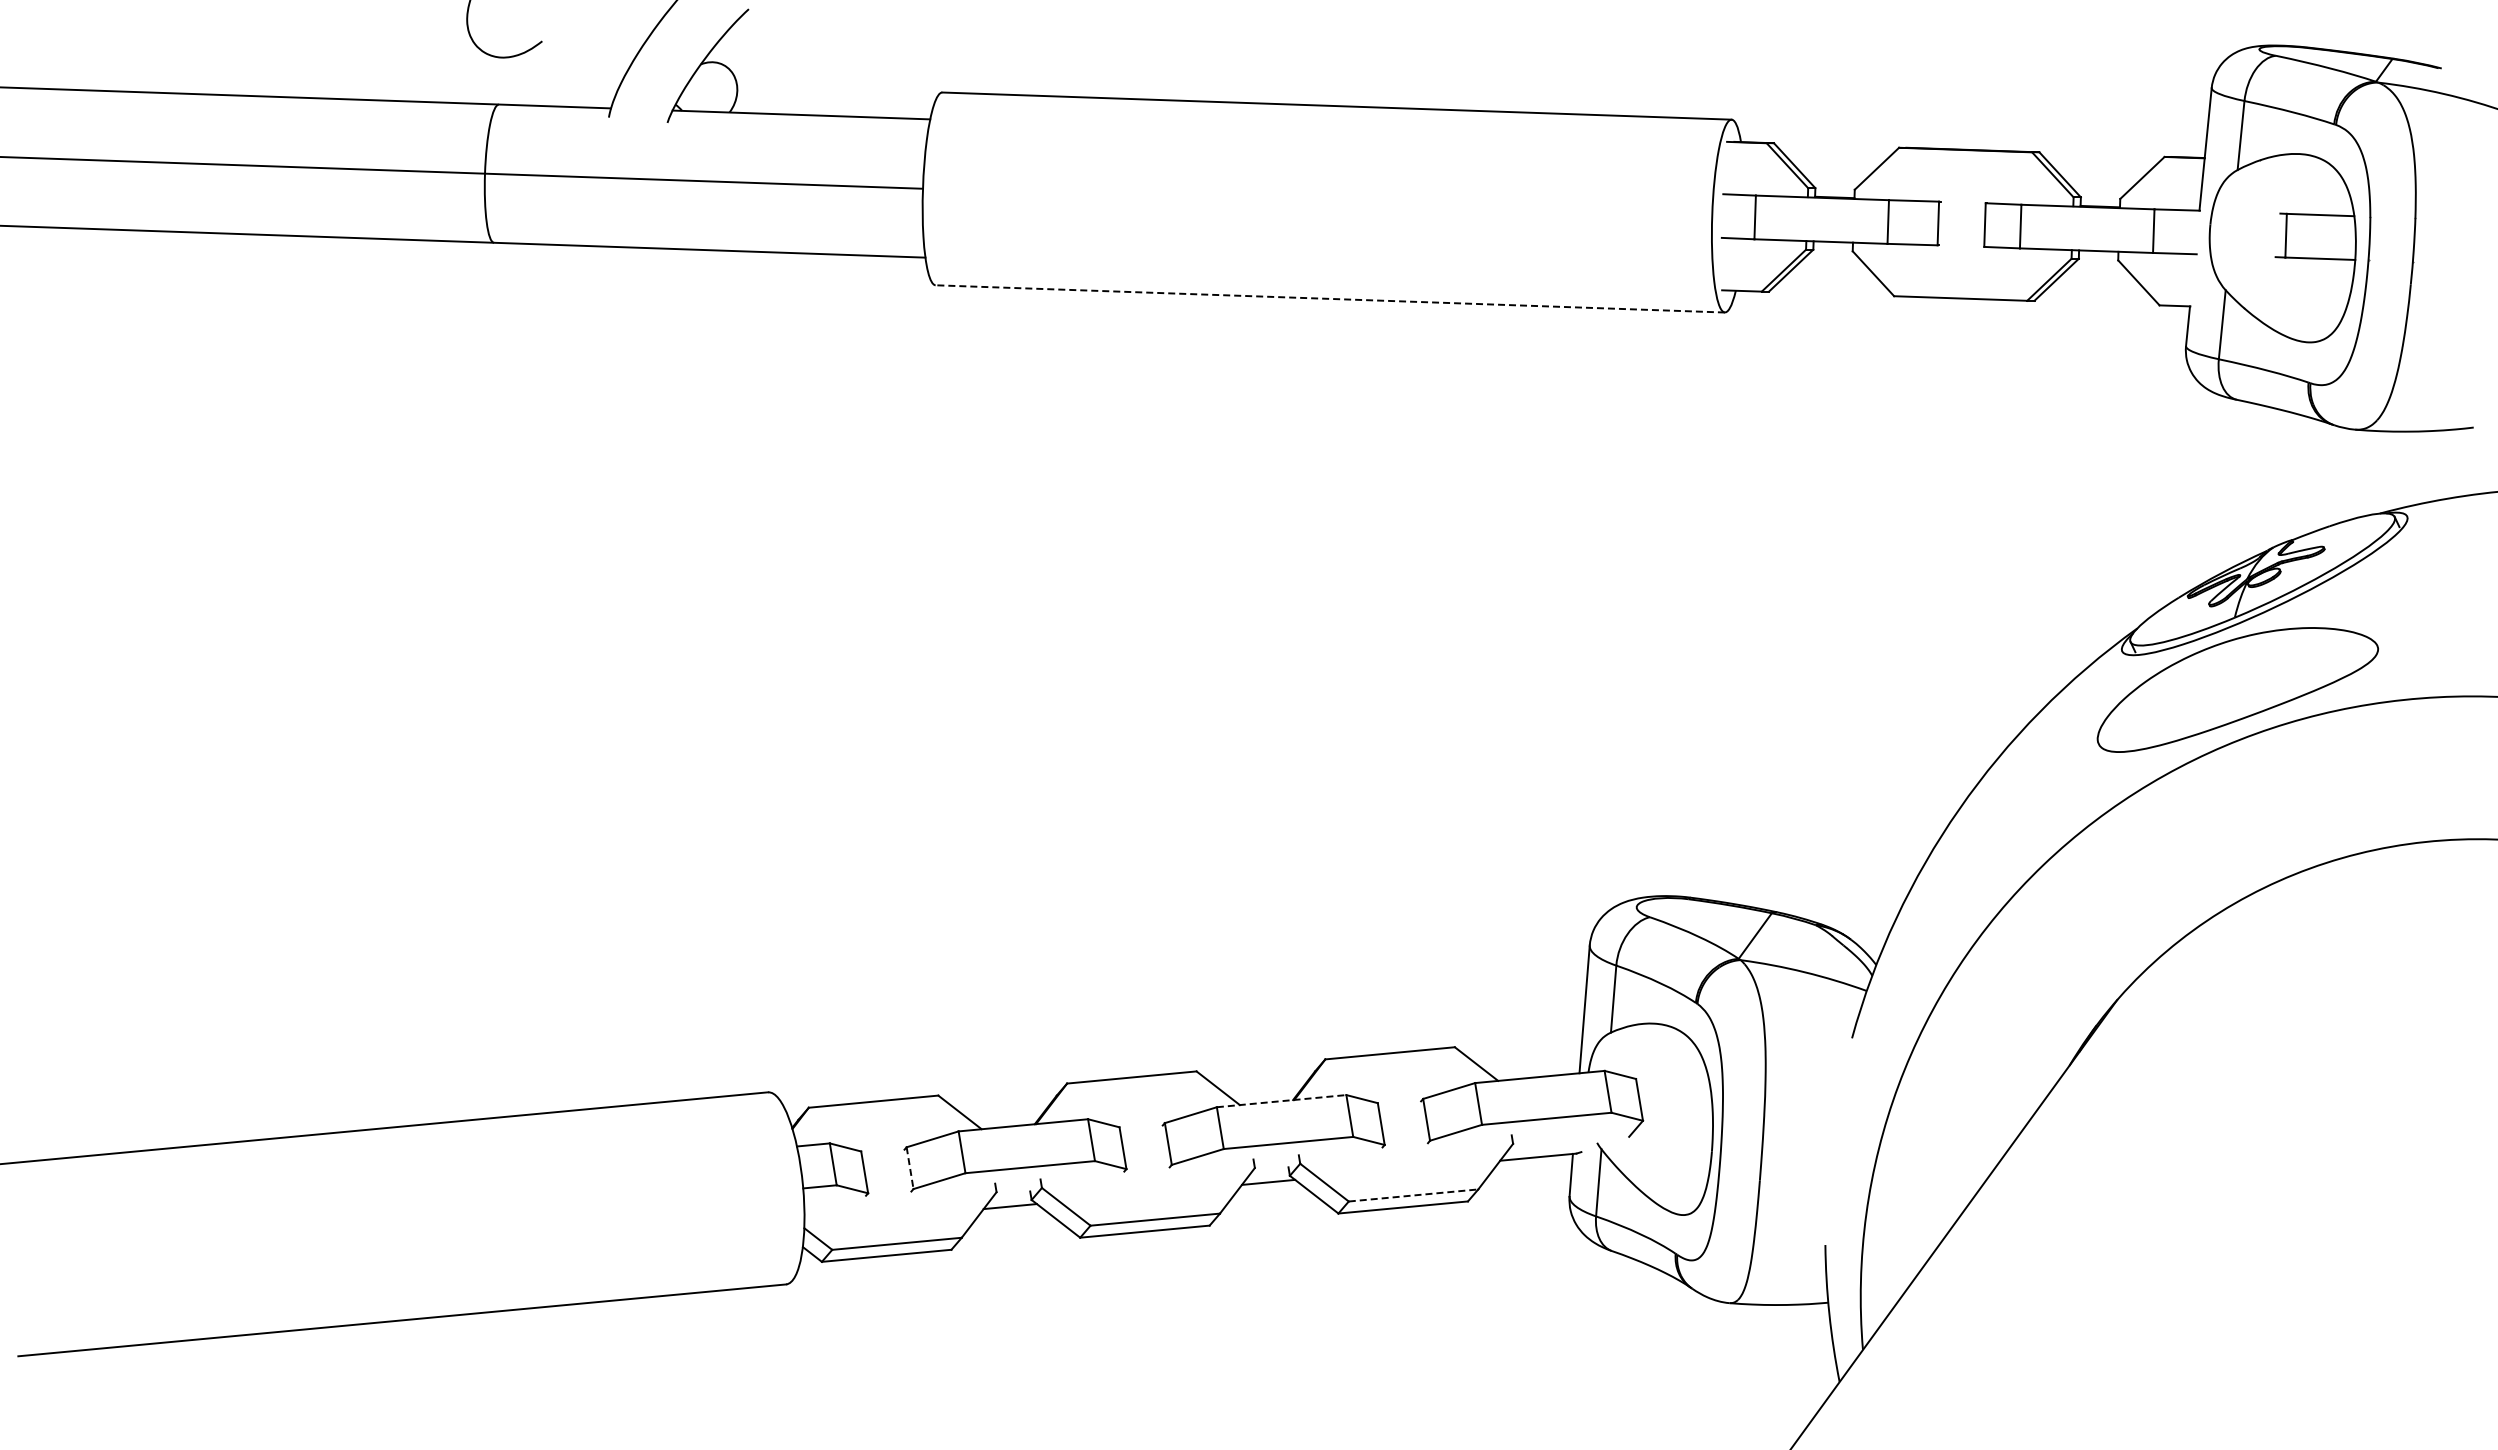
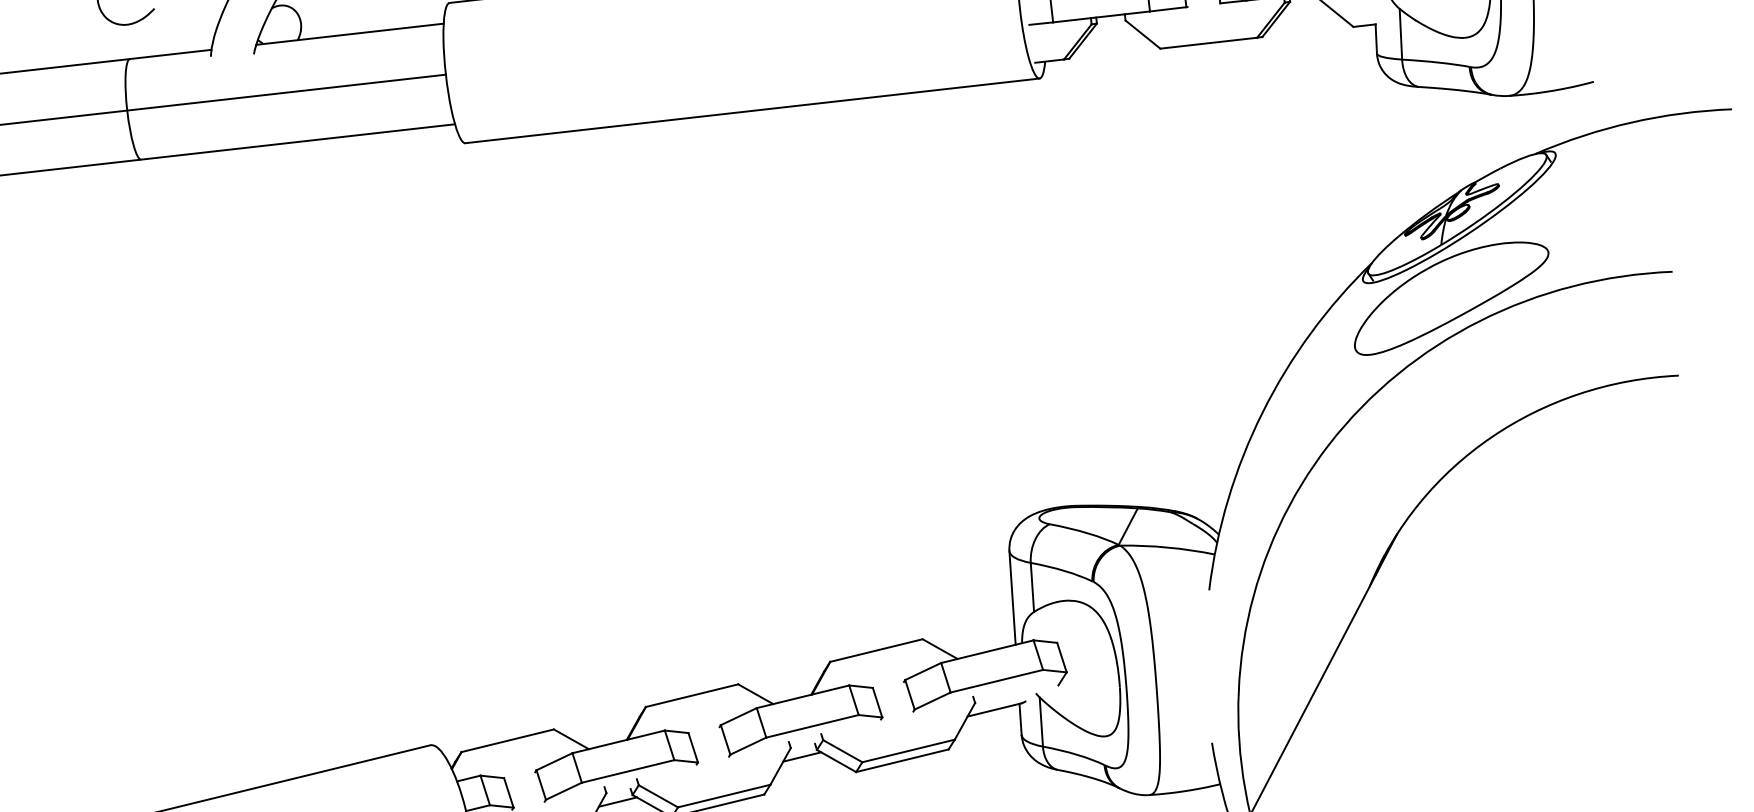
line: (1330, 298) -> (752, 110), dashed -> solid
line: (1282, 1101) -> (803, 696), dashed -> solid
line: (910, 1168) -> (541, 785), dashed -> solid
line: (1414, 1195) -> (909, 750), dashed -> solid

